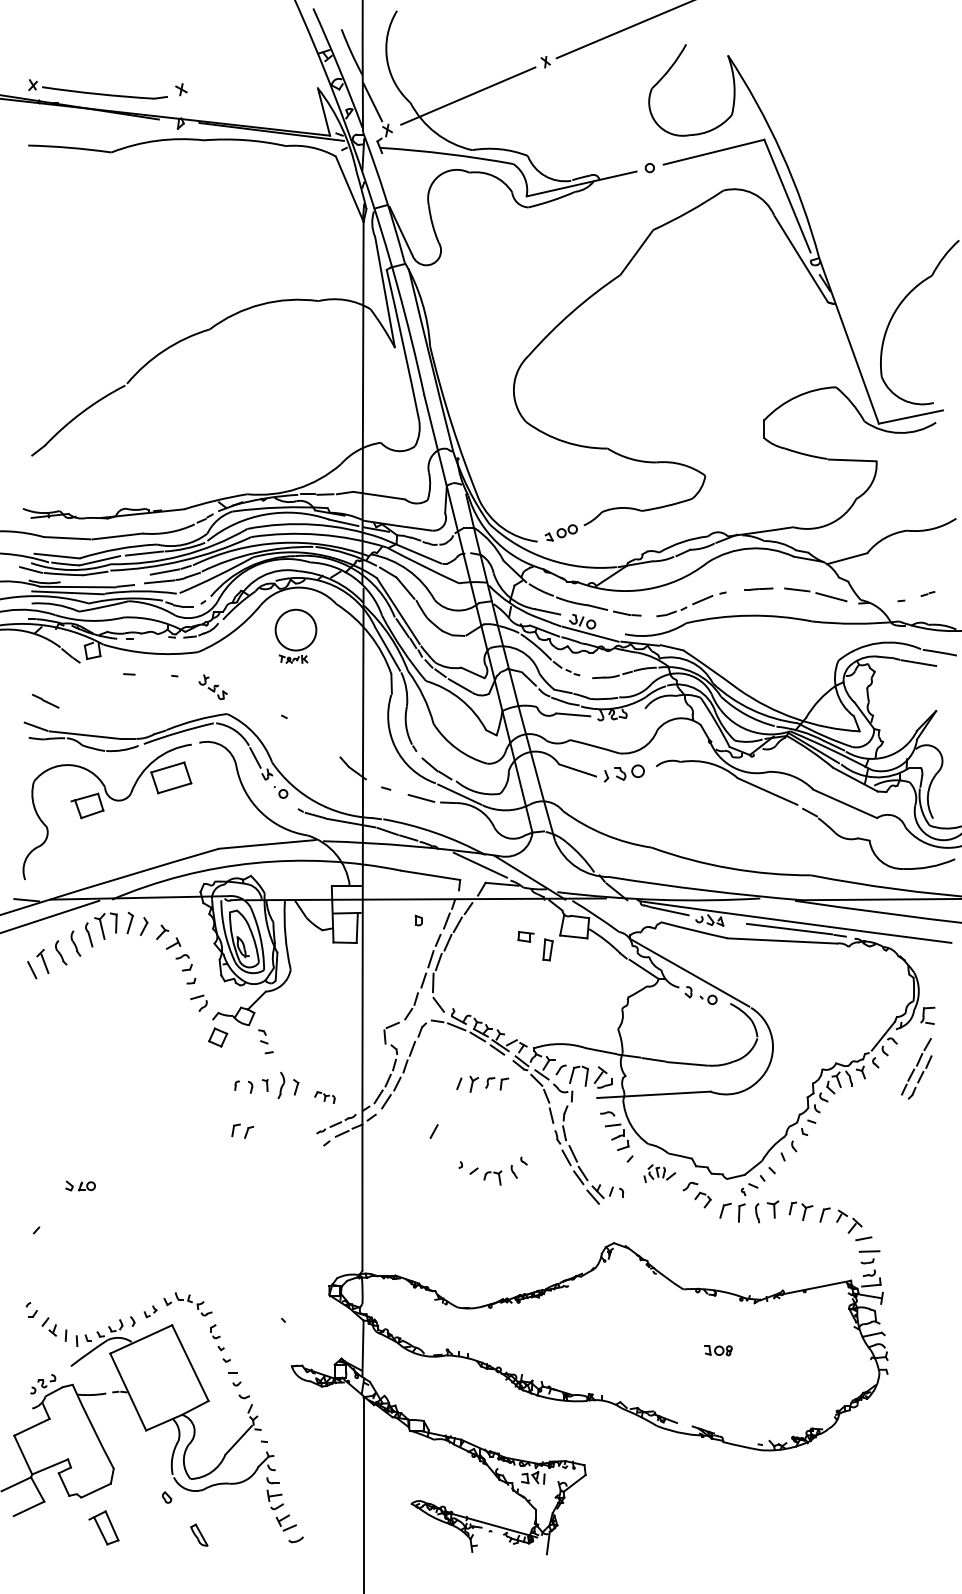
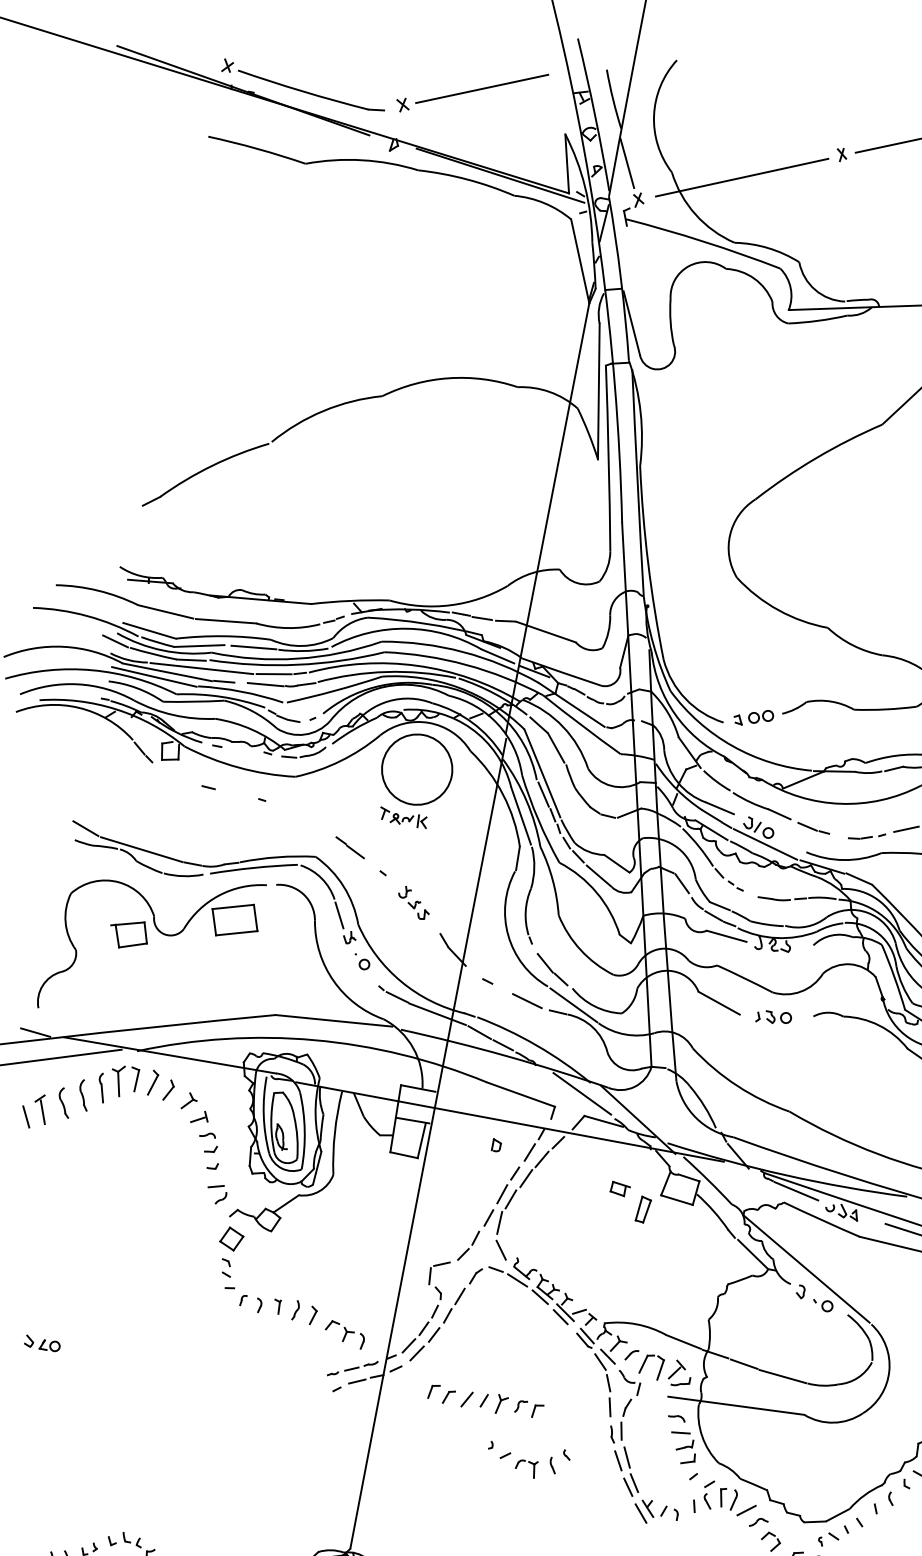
line: (242, 63) -> (481, 87), added
line: (104, 578) -> (200, 668), added
part: (295, 636) -> (414, 780), size x1.43
part: (212, 687) -> (413, 903), moved
line: (45, 700) -> (350, 846), moved
part: (624, 773) -> (774, 1017), size x0.71
part: (265, 1041) -> (228, 1273), moved
part: (482, 1083) -> (511, 1405), moved
part: (281, 1085) -> (296, 1310), size x0.62
part: (324, 1097) -> (344, 1334), size x1.67
part: (242, 1130) -> (441, 1393), moved
part: (659, 1173) -> (725, 1500), size x1.67
part: (80, 1185) -> (42, 1343), moved

